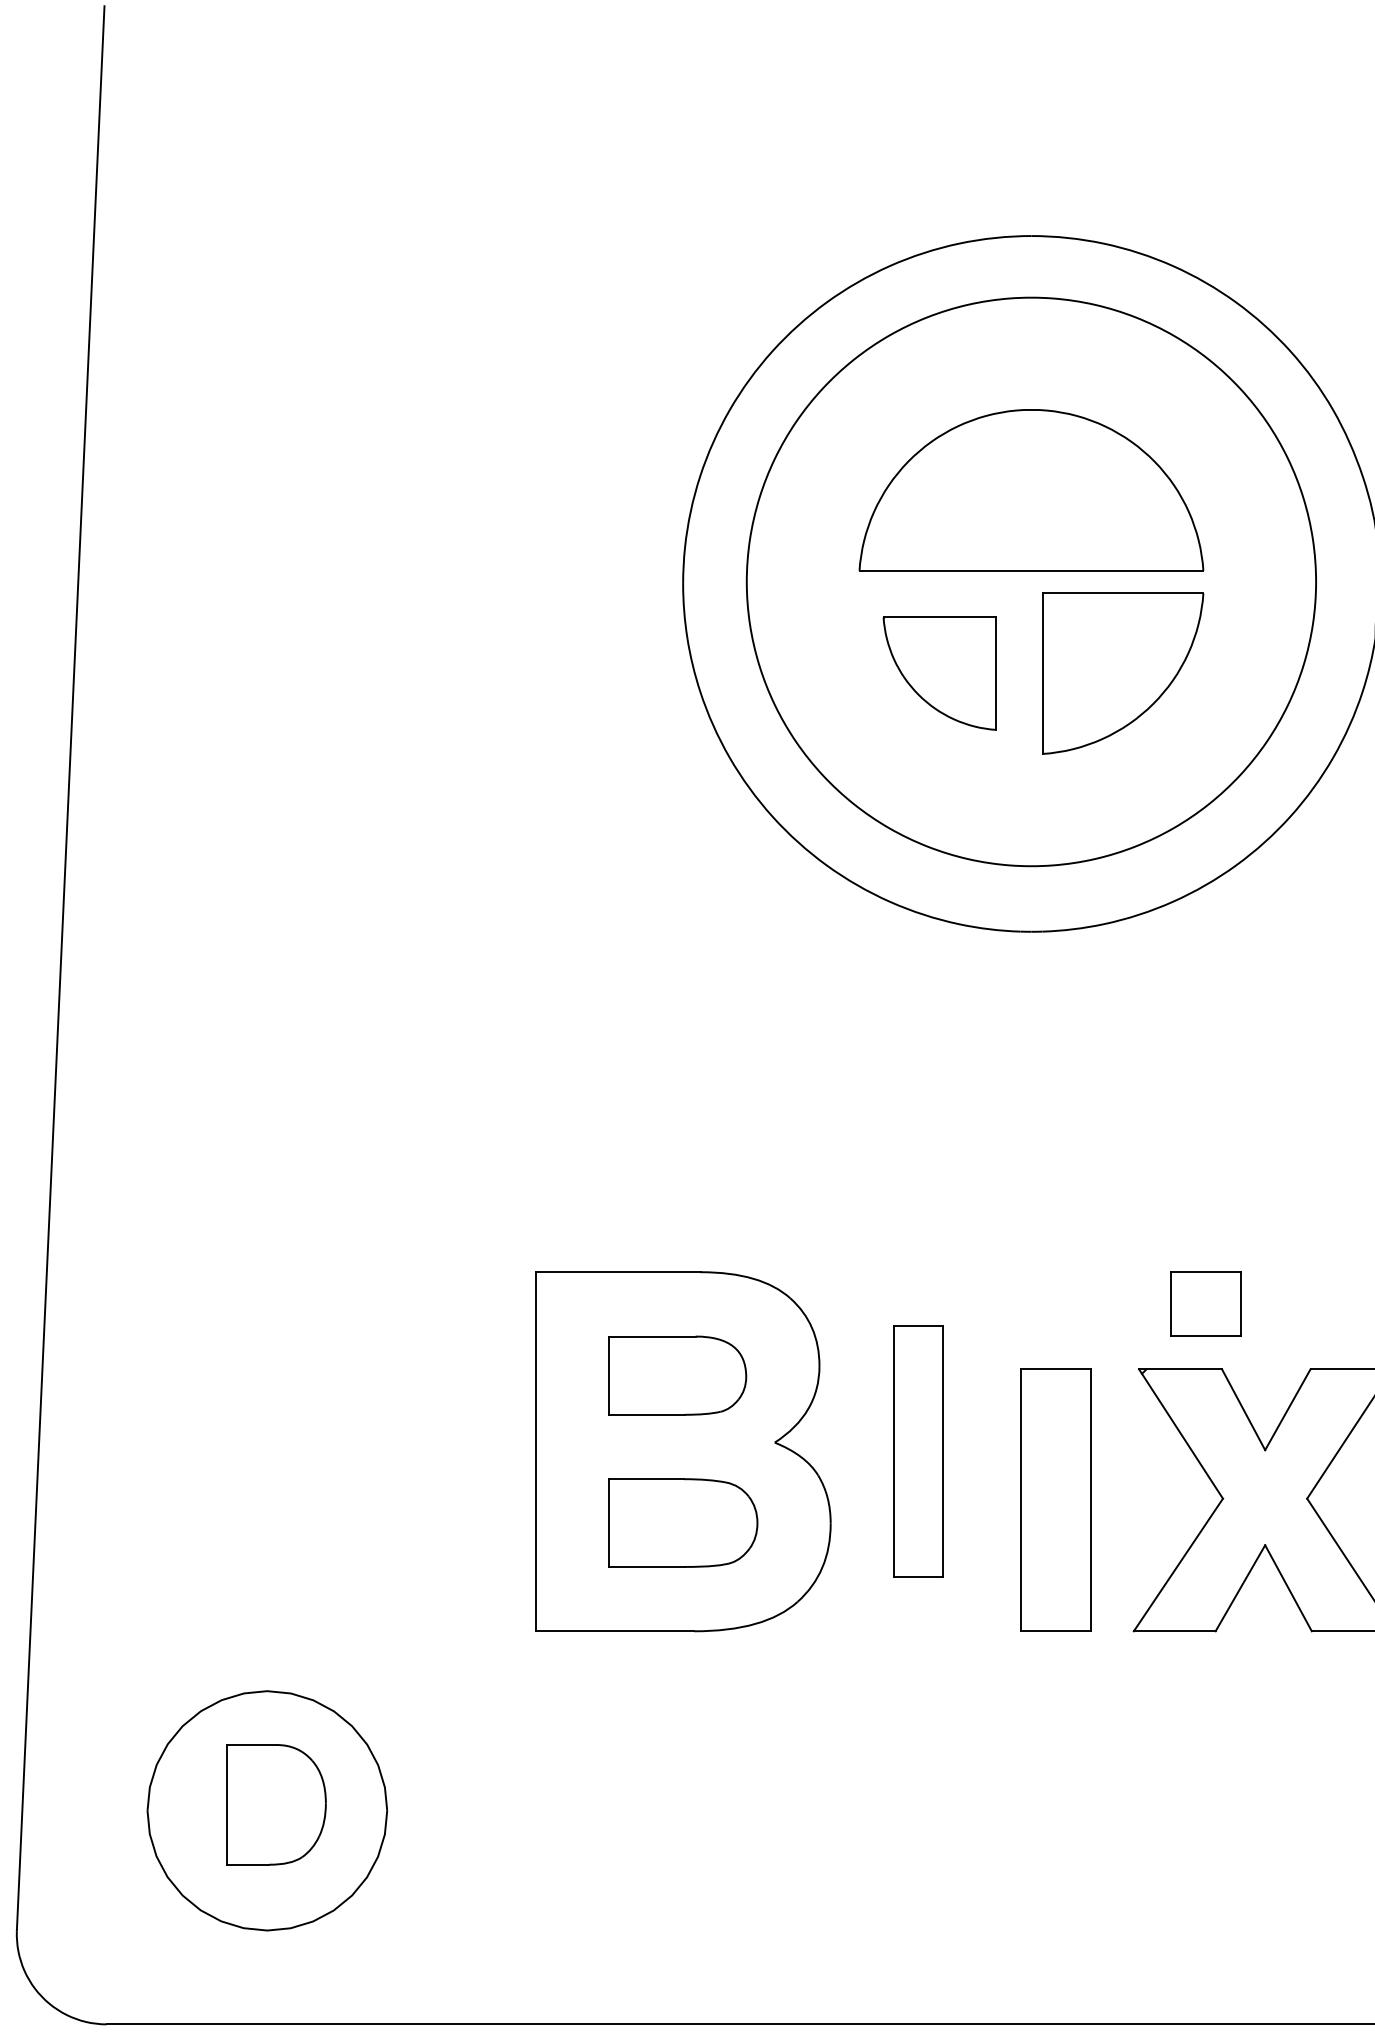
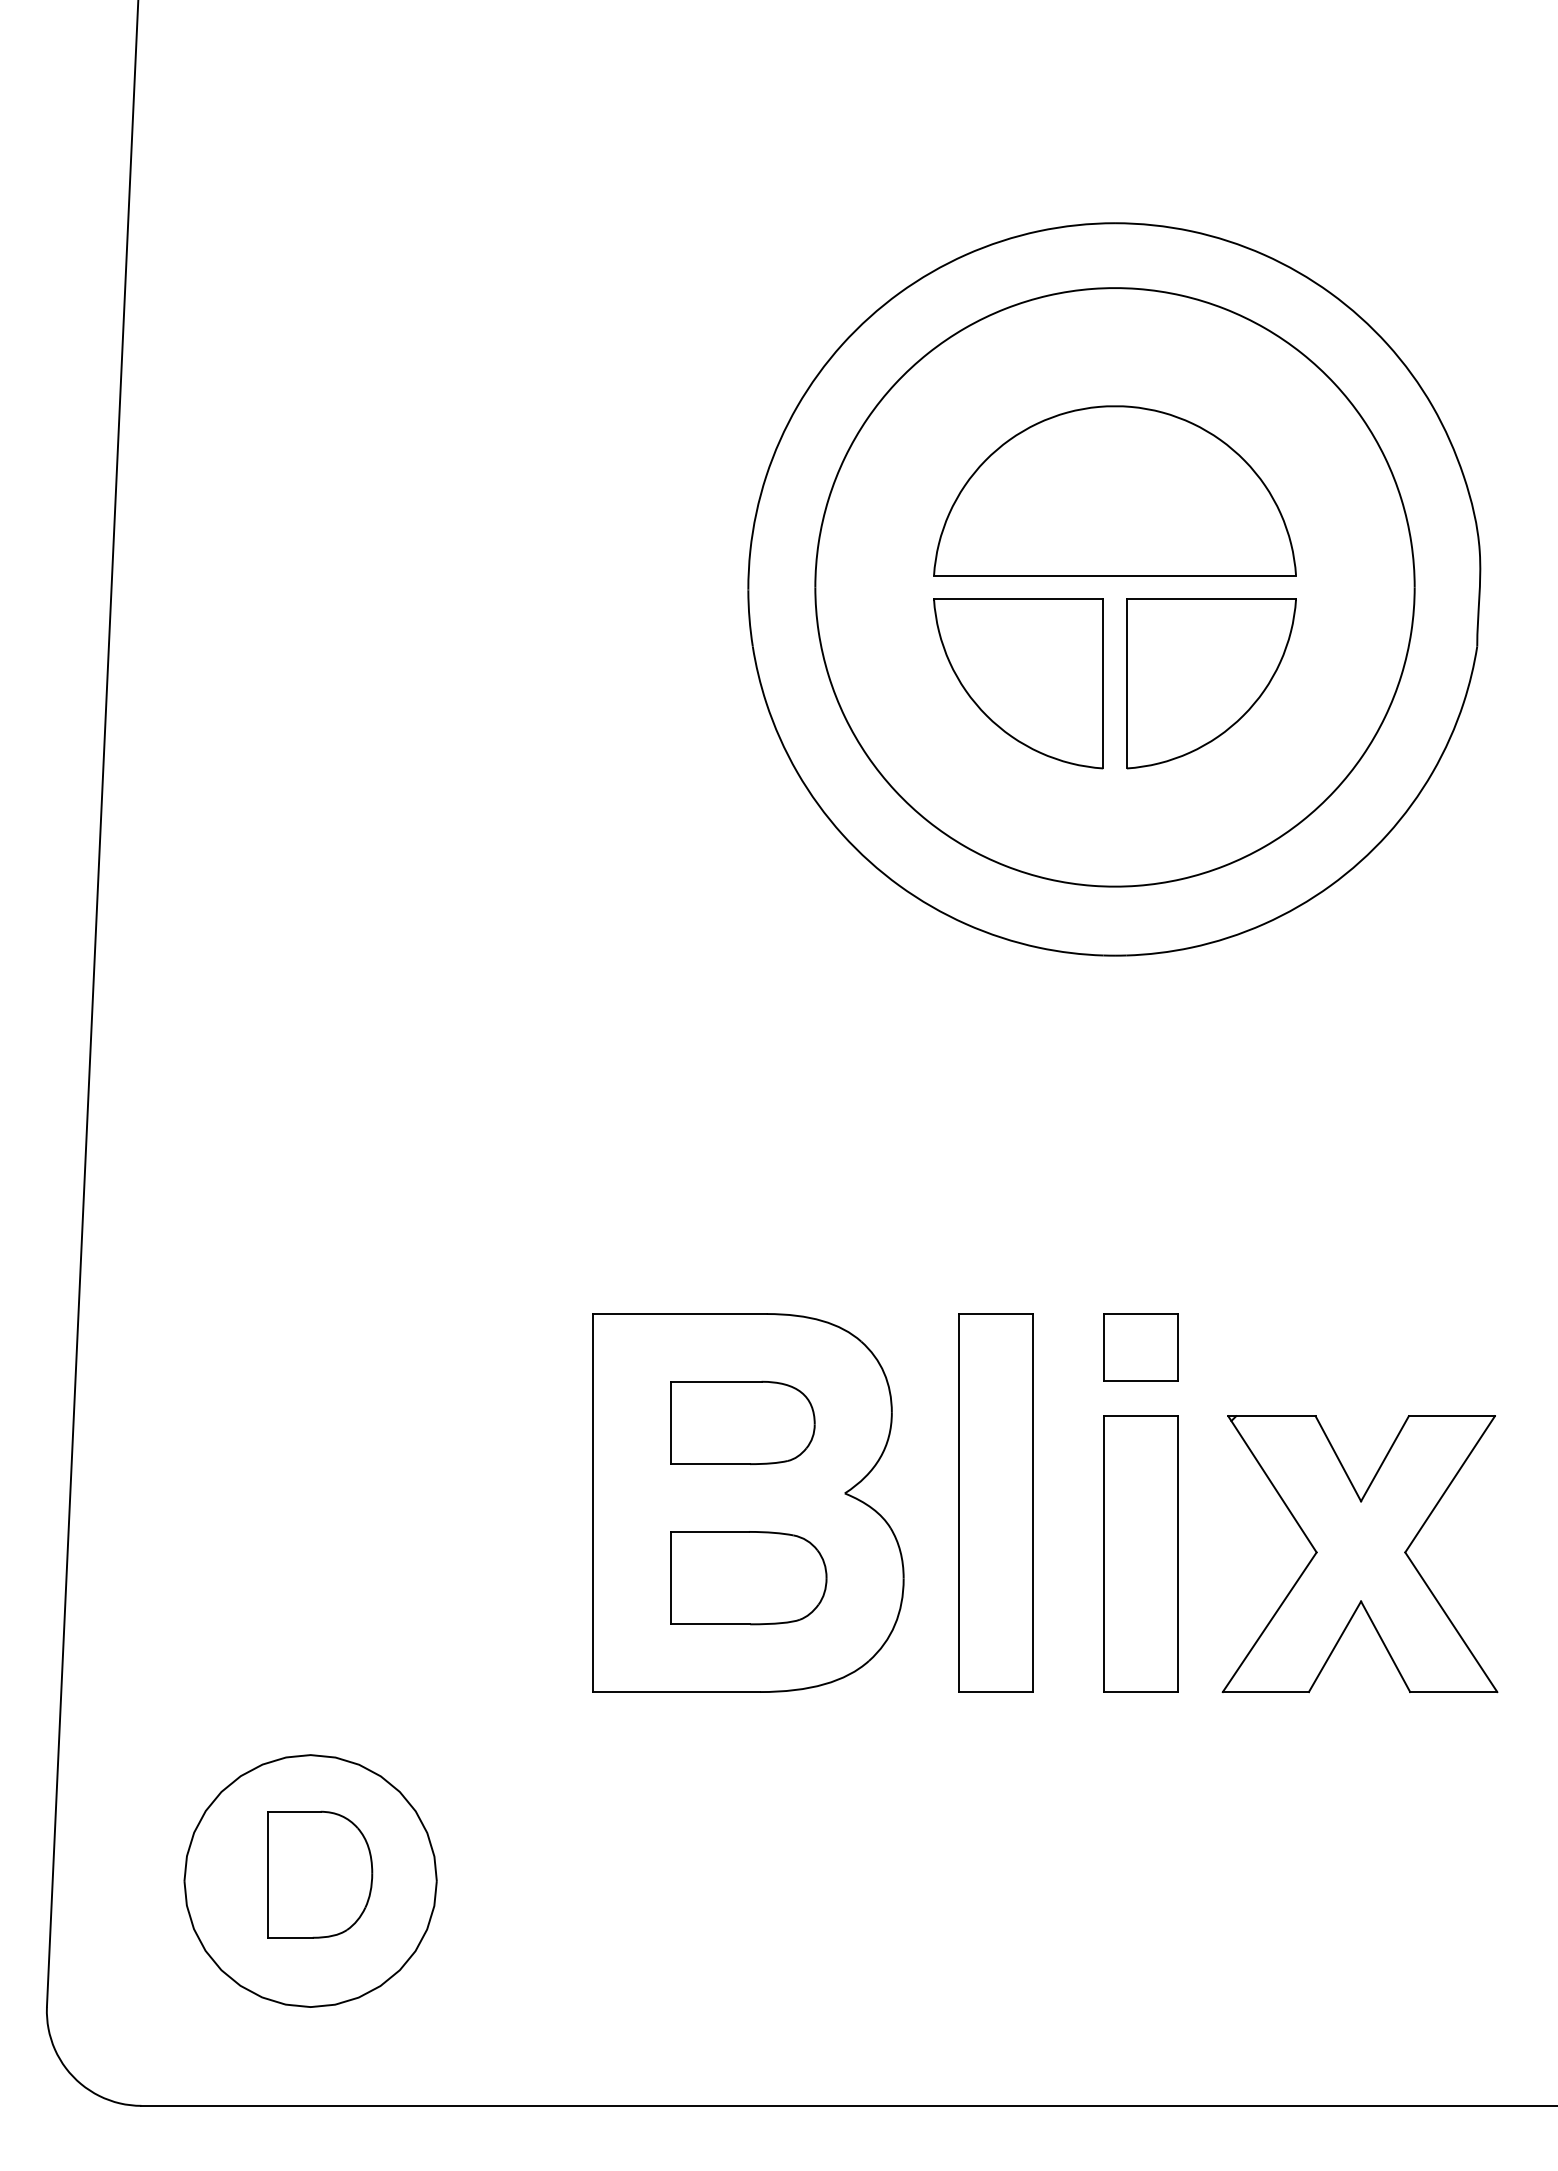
part: (939, 673) -> (1018, 683), size x1.43
part: (1205, 1303) -> (1140, 1347), moved
part: (917, 1451) -> (995, 1502), size x1.43

